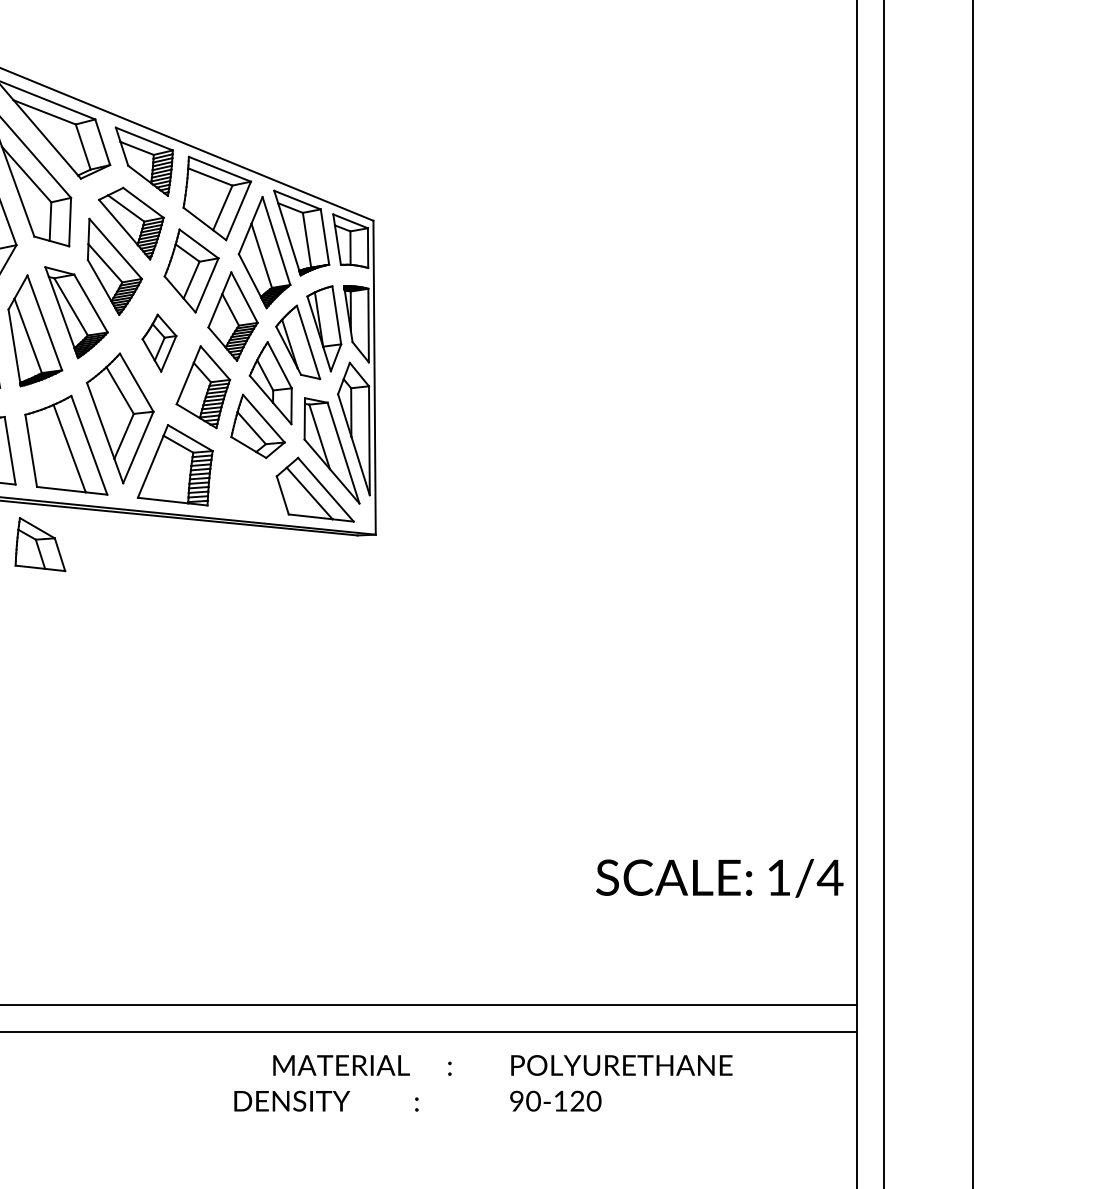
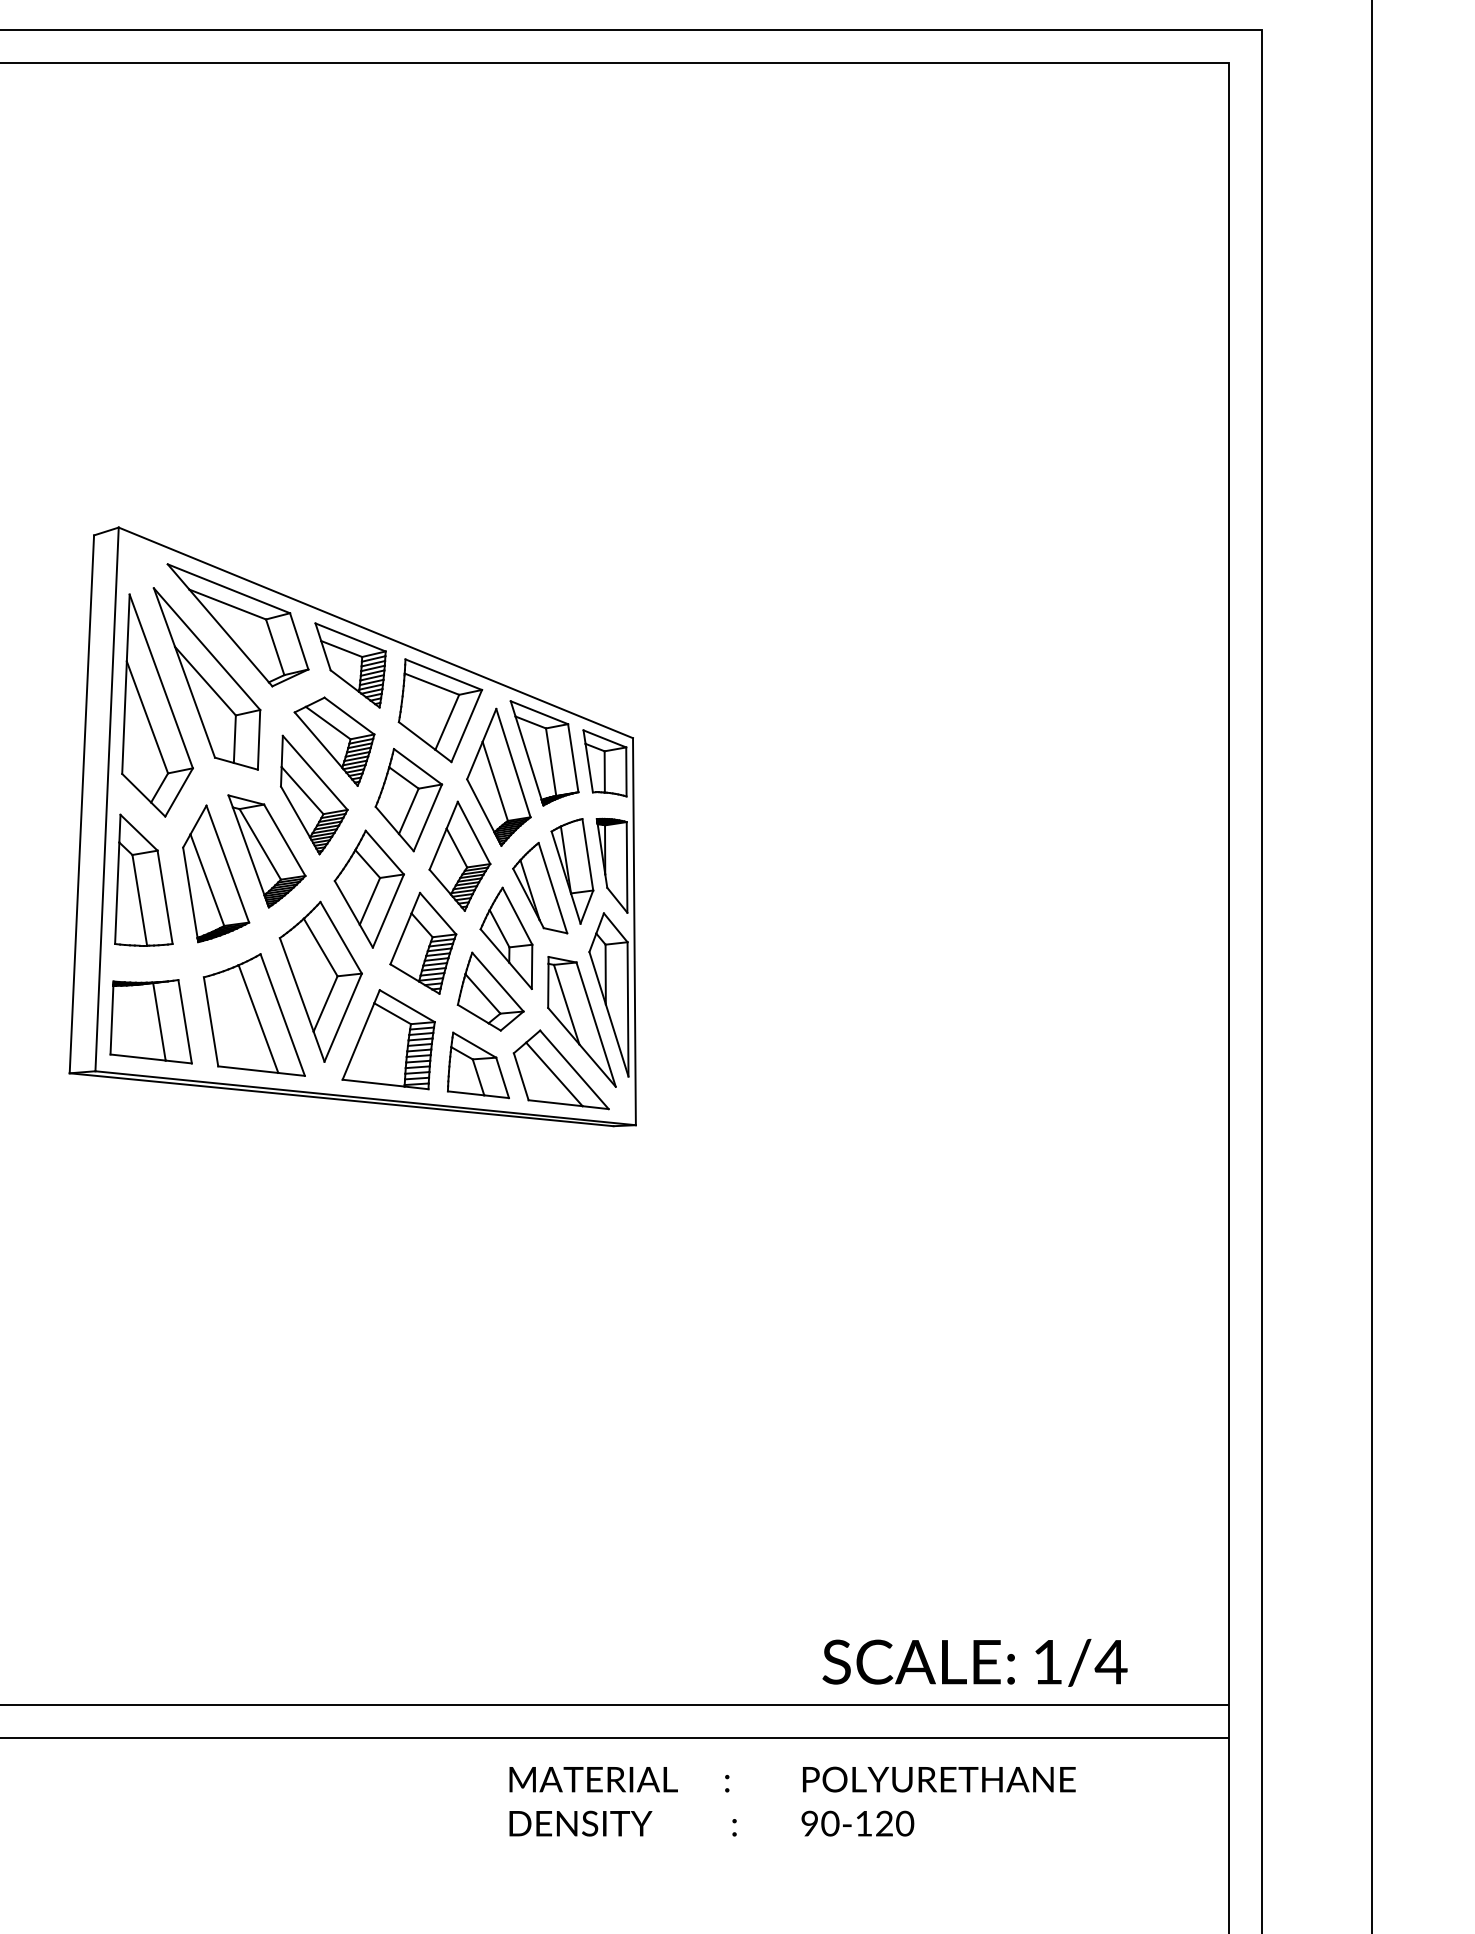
part: (158, 342) -> (368, 888), size x1.67
part: (40, 544) -> (478, 1065), moved
text: (719, 878) -> (974, 1662), moved
text: (325, 1101) -> (622, 1823), moved

